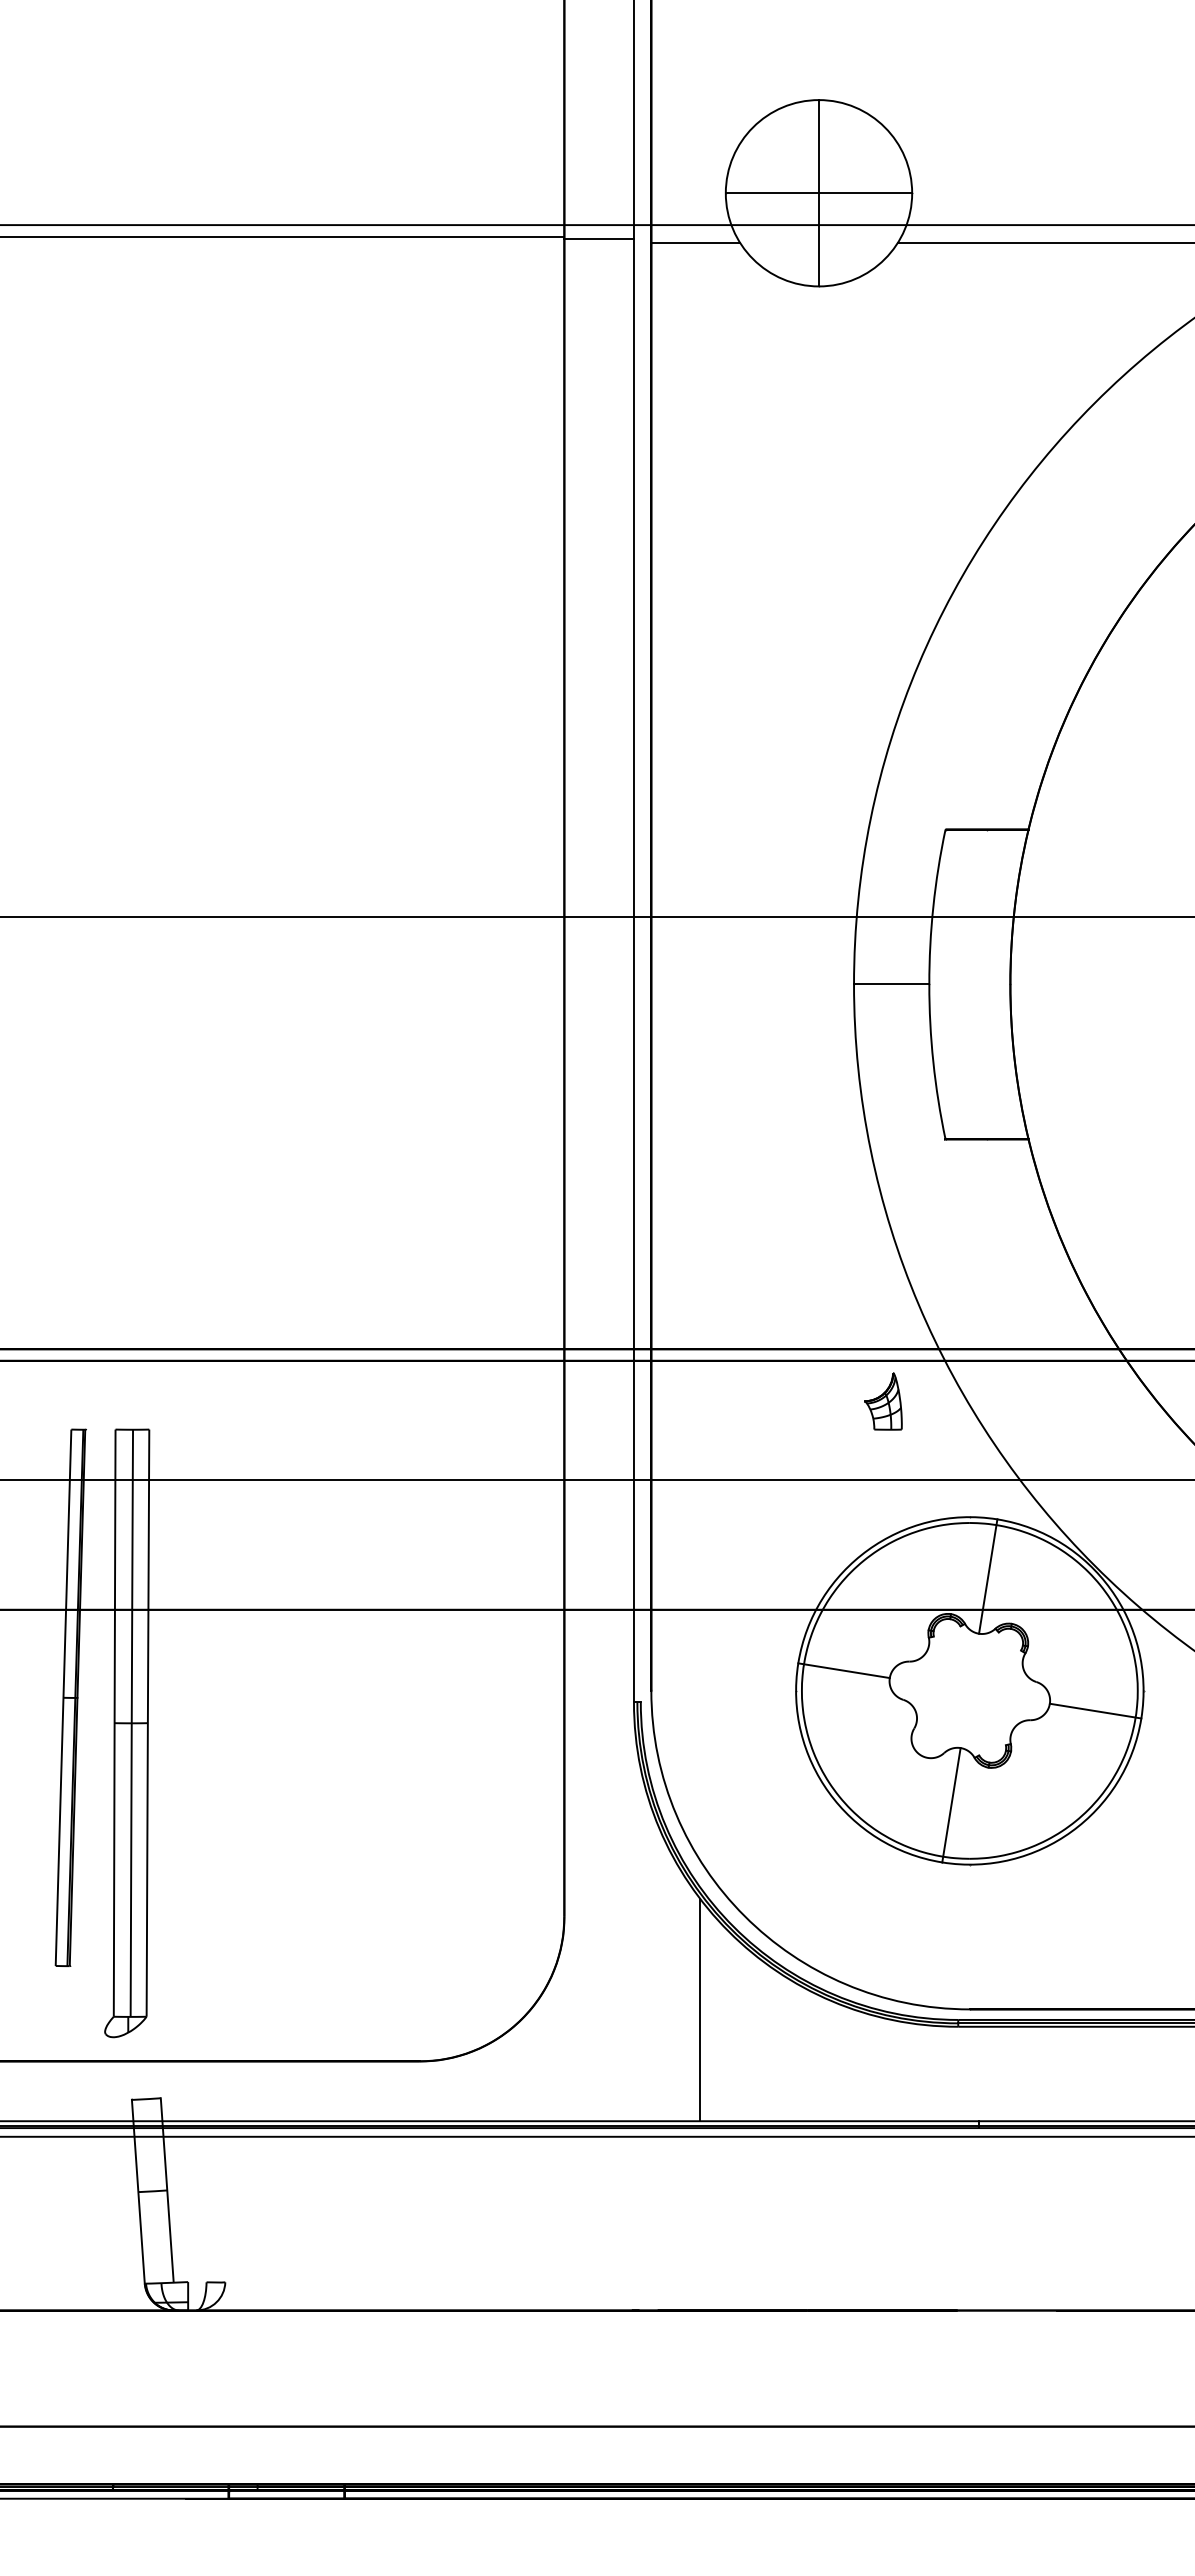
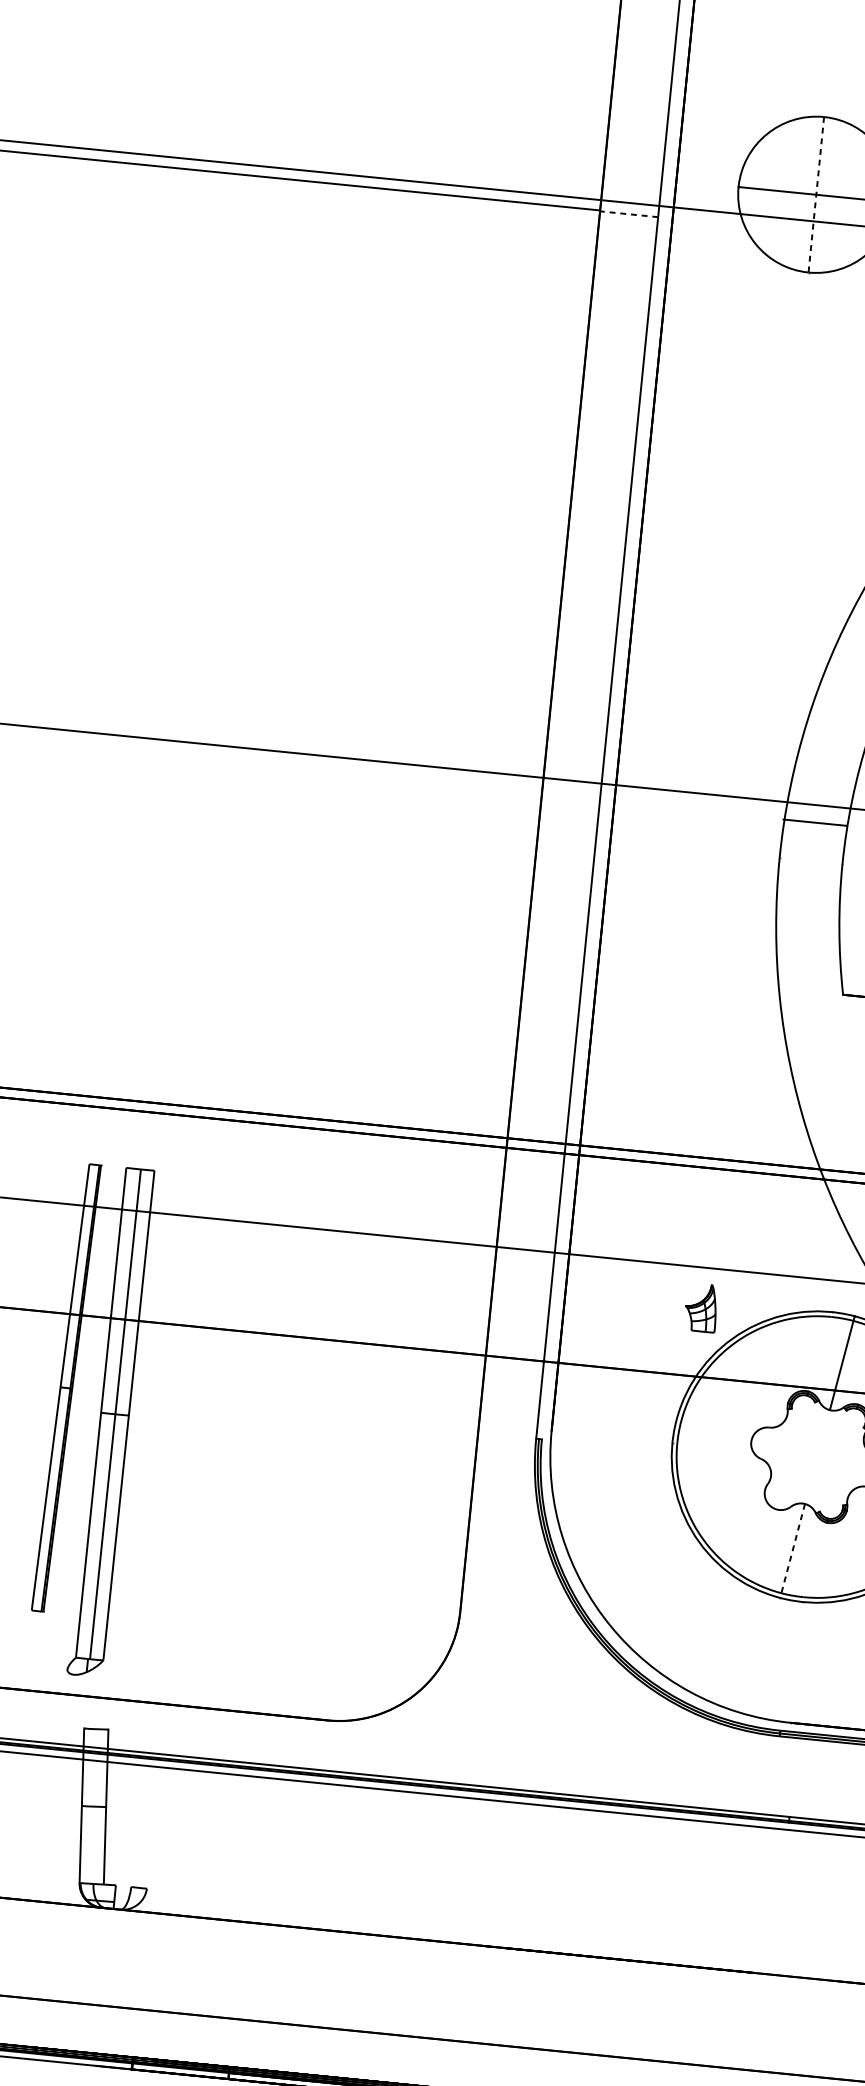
line: (818, 193) -> (815, 194), solid -> dashed
line: (599, 238) -> (629, 214), solid -> dashed
line: (695, 243) -> (709, 226), removed
line: (891, 984) -> (814, 822), moved
part: (883, 1401) -> (701, 1307), moved
line: (843, 1670) -> (713, 1429), removed
line: (951, 1805) -> (792, 1551), solid -> dashed
line: (700, 2010) -> (566, 1701), removed

